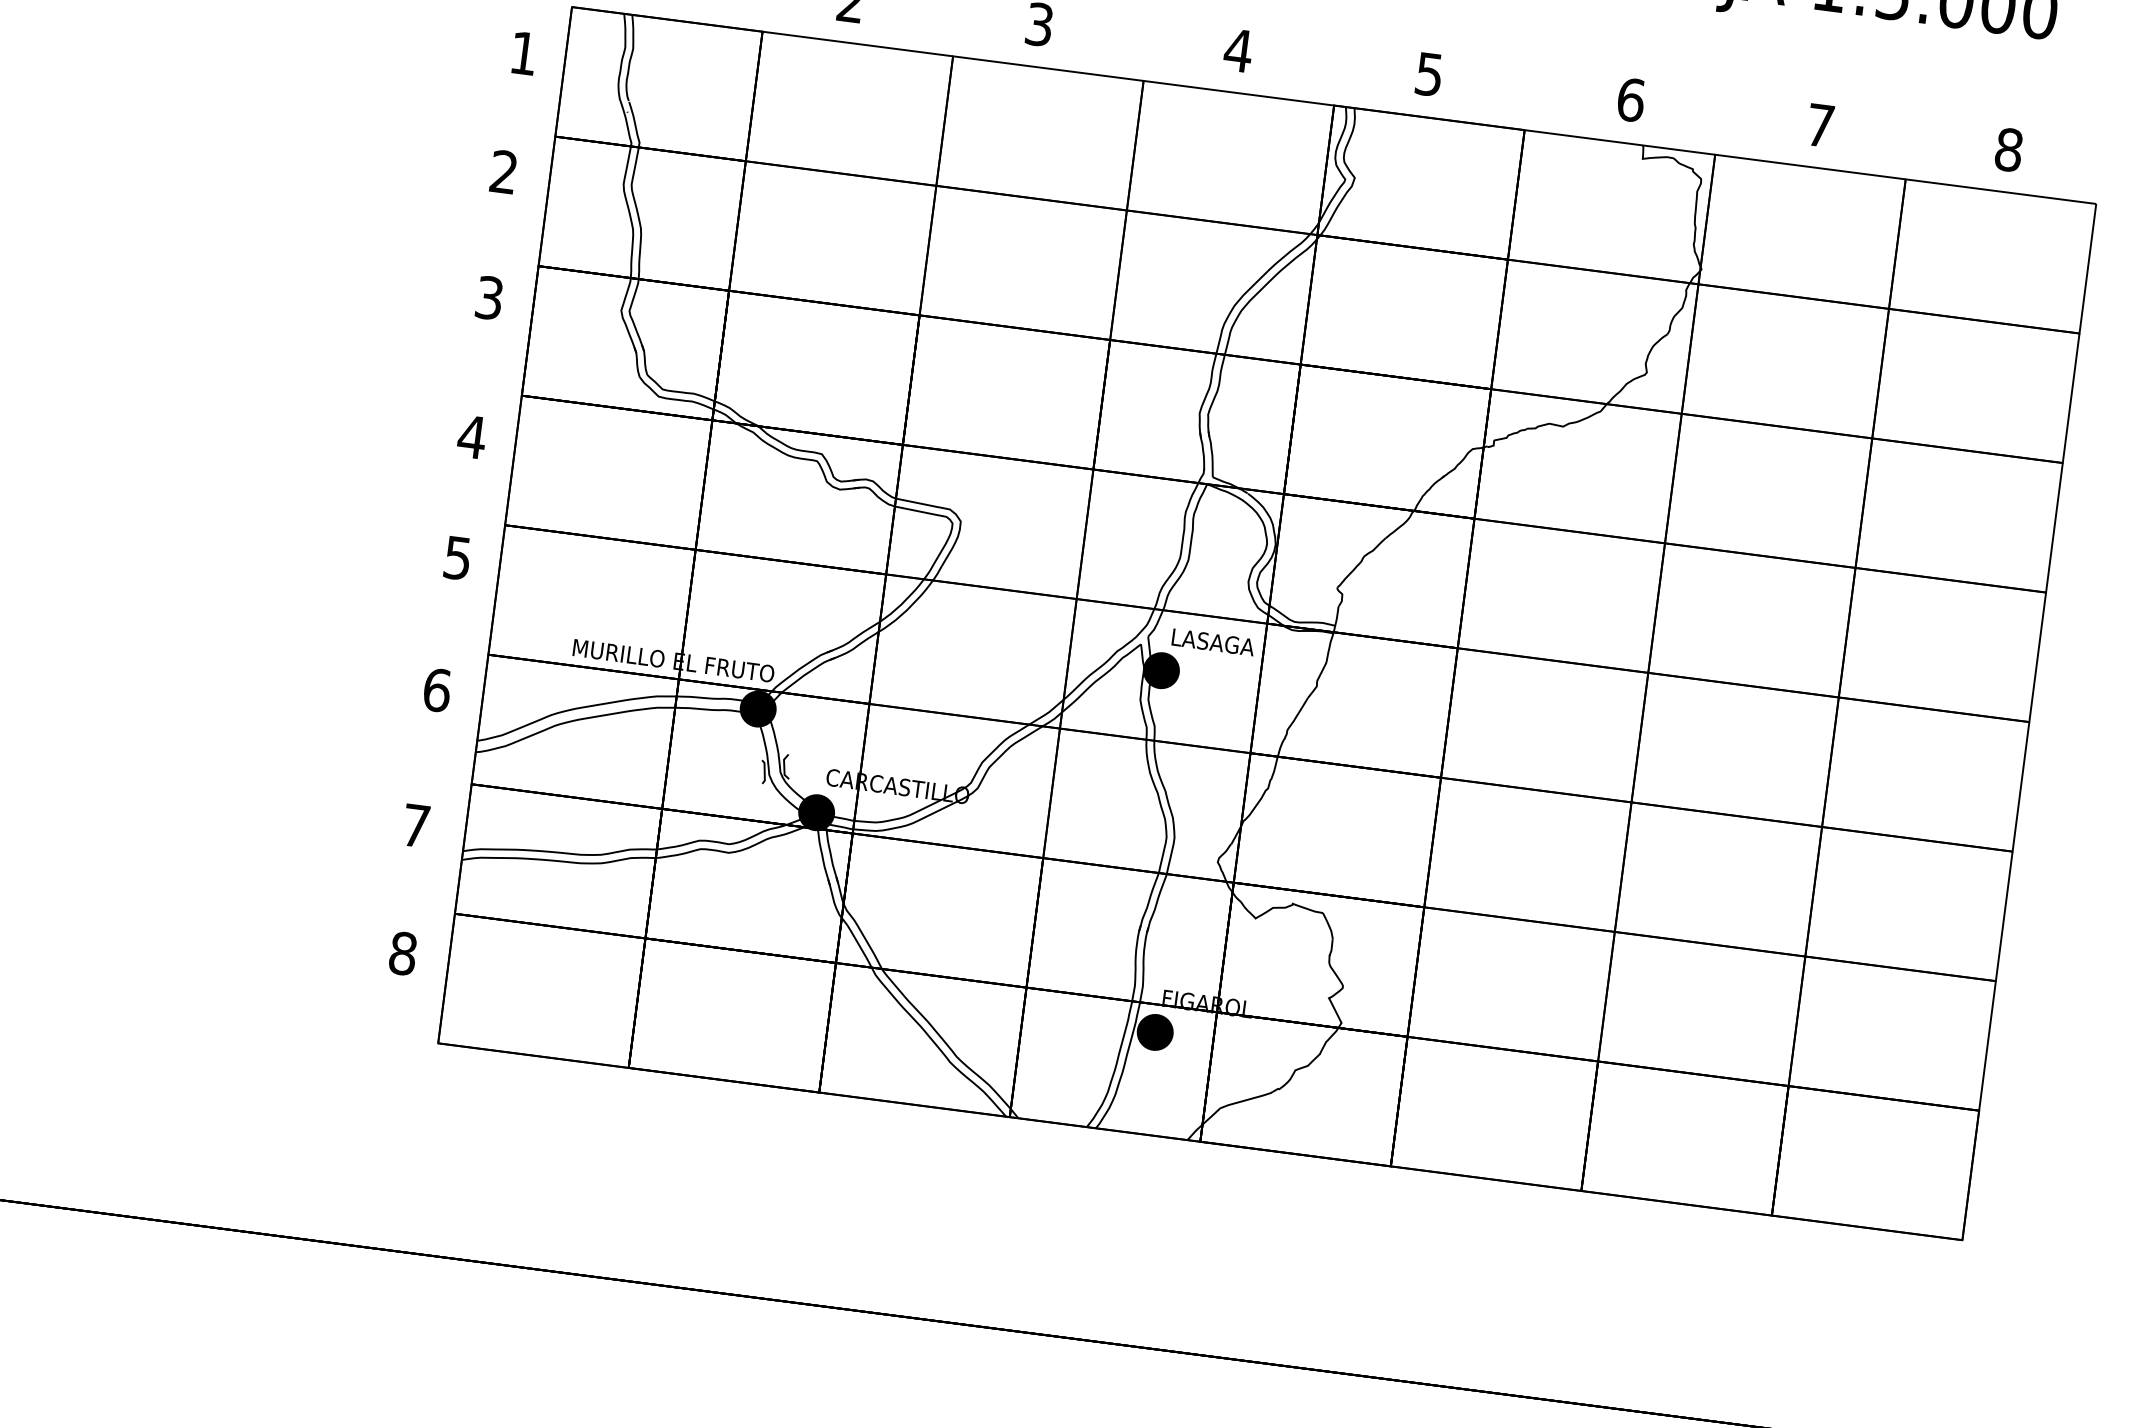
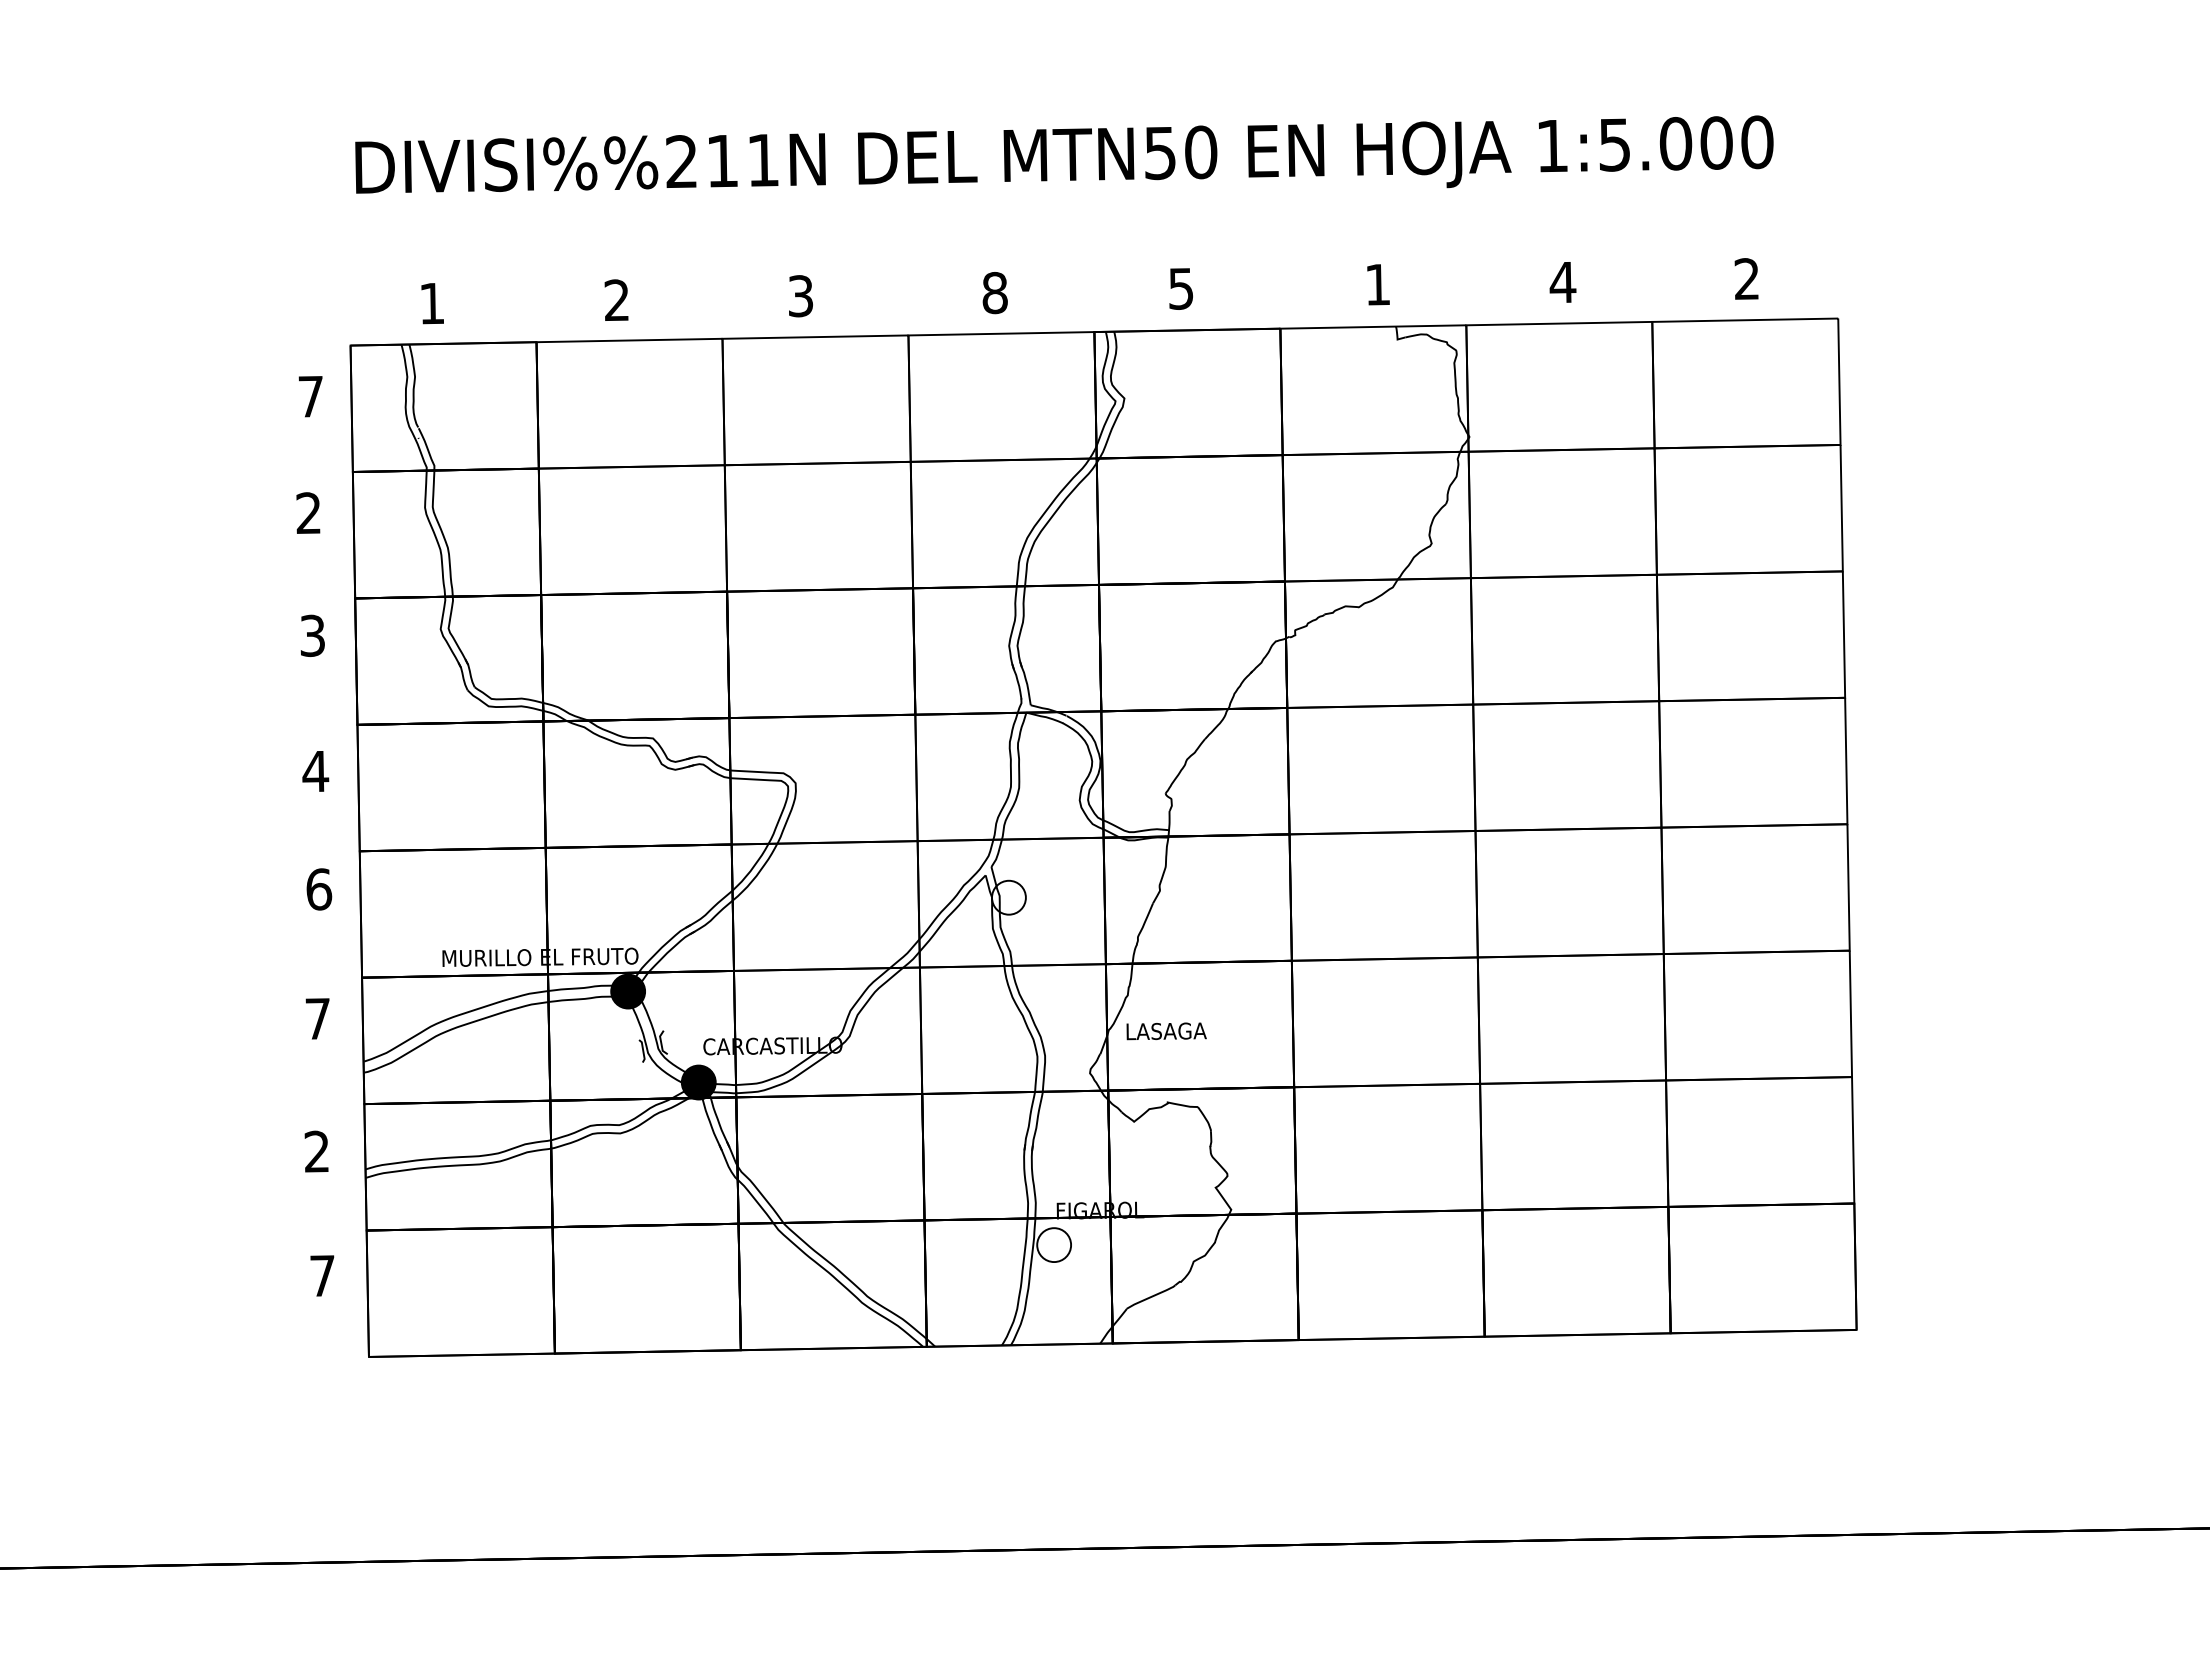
text: (1237, 51) -> (994, 293), 4 -> 8
text: (523, 53) -> (310, 396), 1 -> 7
text: (1630, 99) -> (1377, 284), 6 -> 1
text: (1820, 124) -> (1562, 281), 7 -> 4
text: (2008, 150) -> (1746, 279), 8 -> 2
text: (458, 558) -> (319, 889), 5 -> 6
text: (1213, 642) -> (1166, 1031), moved
fill: (1161, 670) -> (1008, 897), removed
text: (436, 689) -> (317, 1018), 6 -> 7
text: (415, 825) -> (316, 1151), 7 -> 2
text: (403, 953) -> (322, 1275), 8 -> 7
fill: (1155, 1032) -> (1054, 1245), removed

